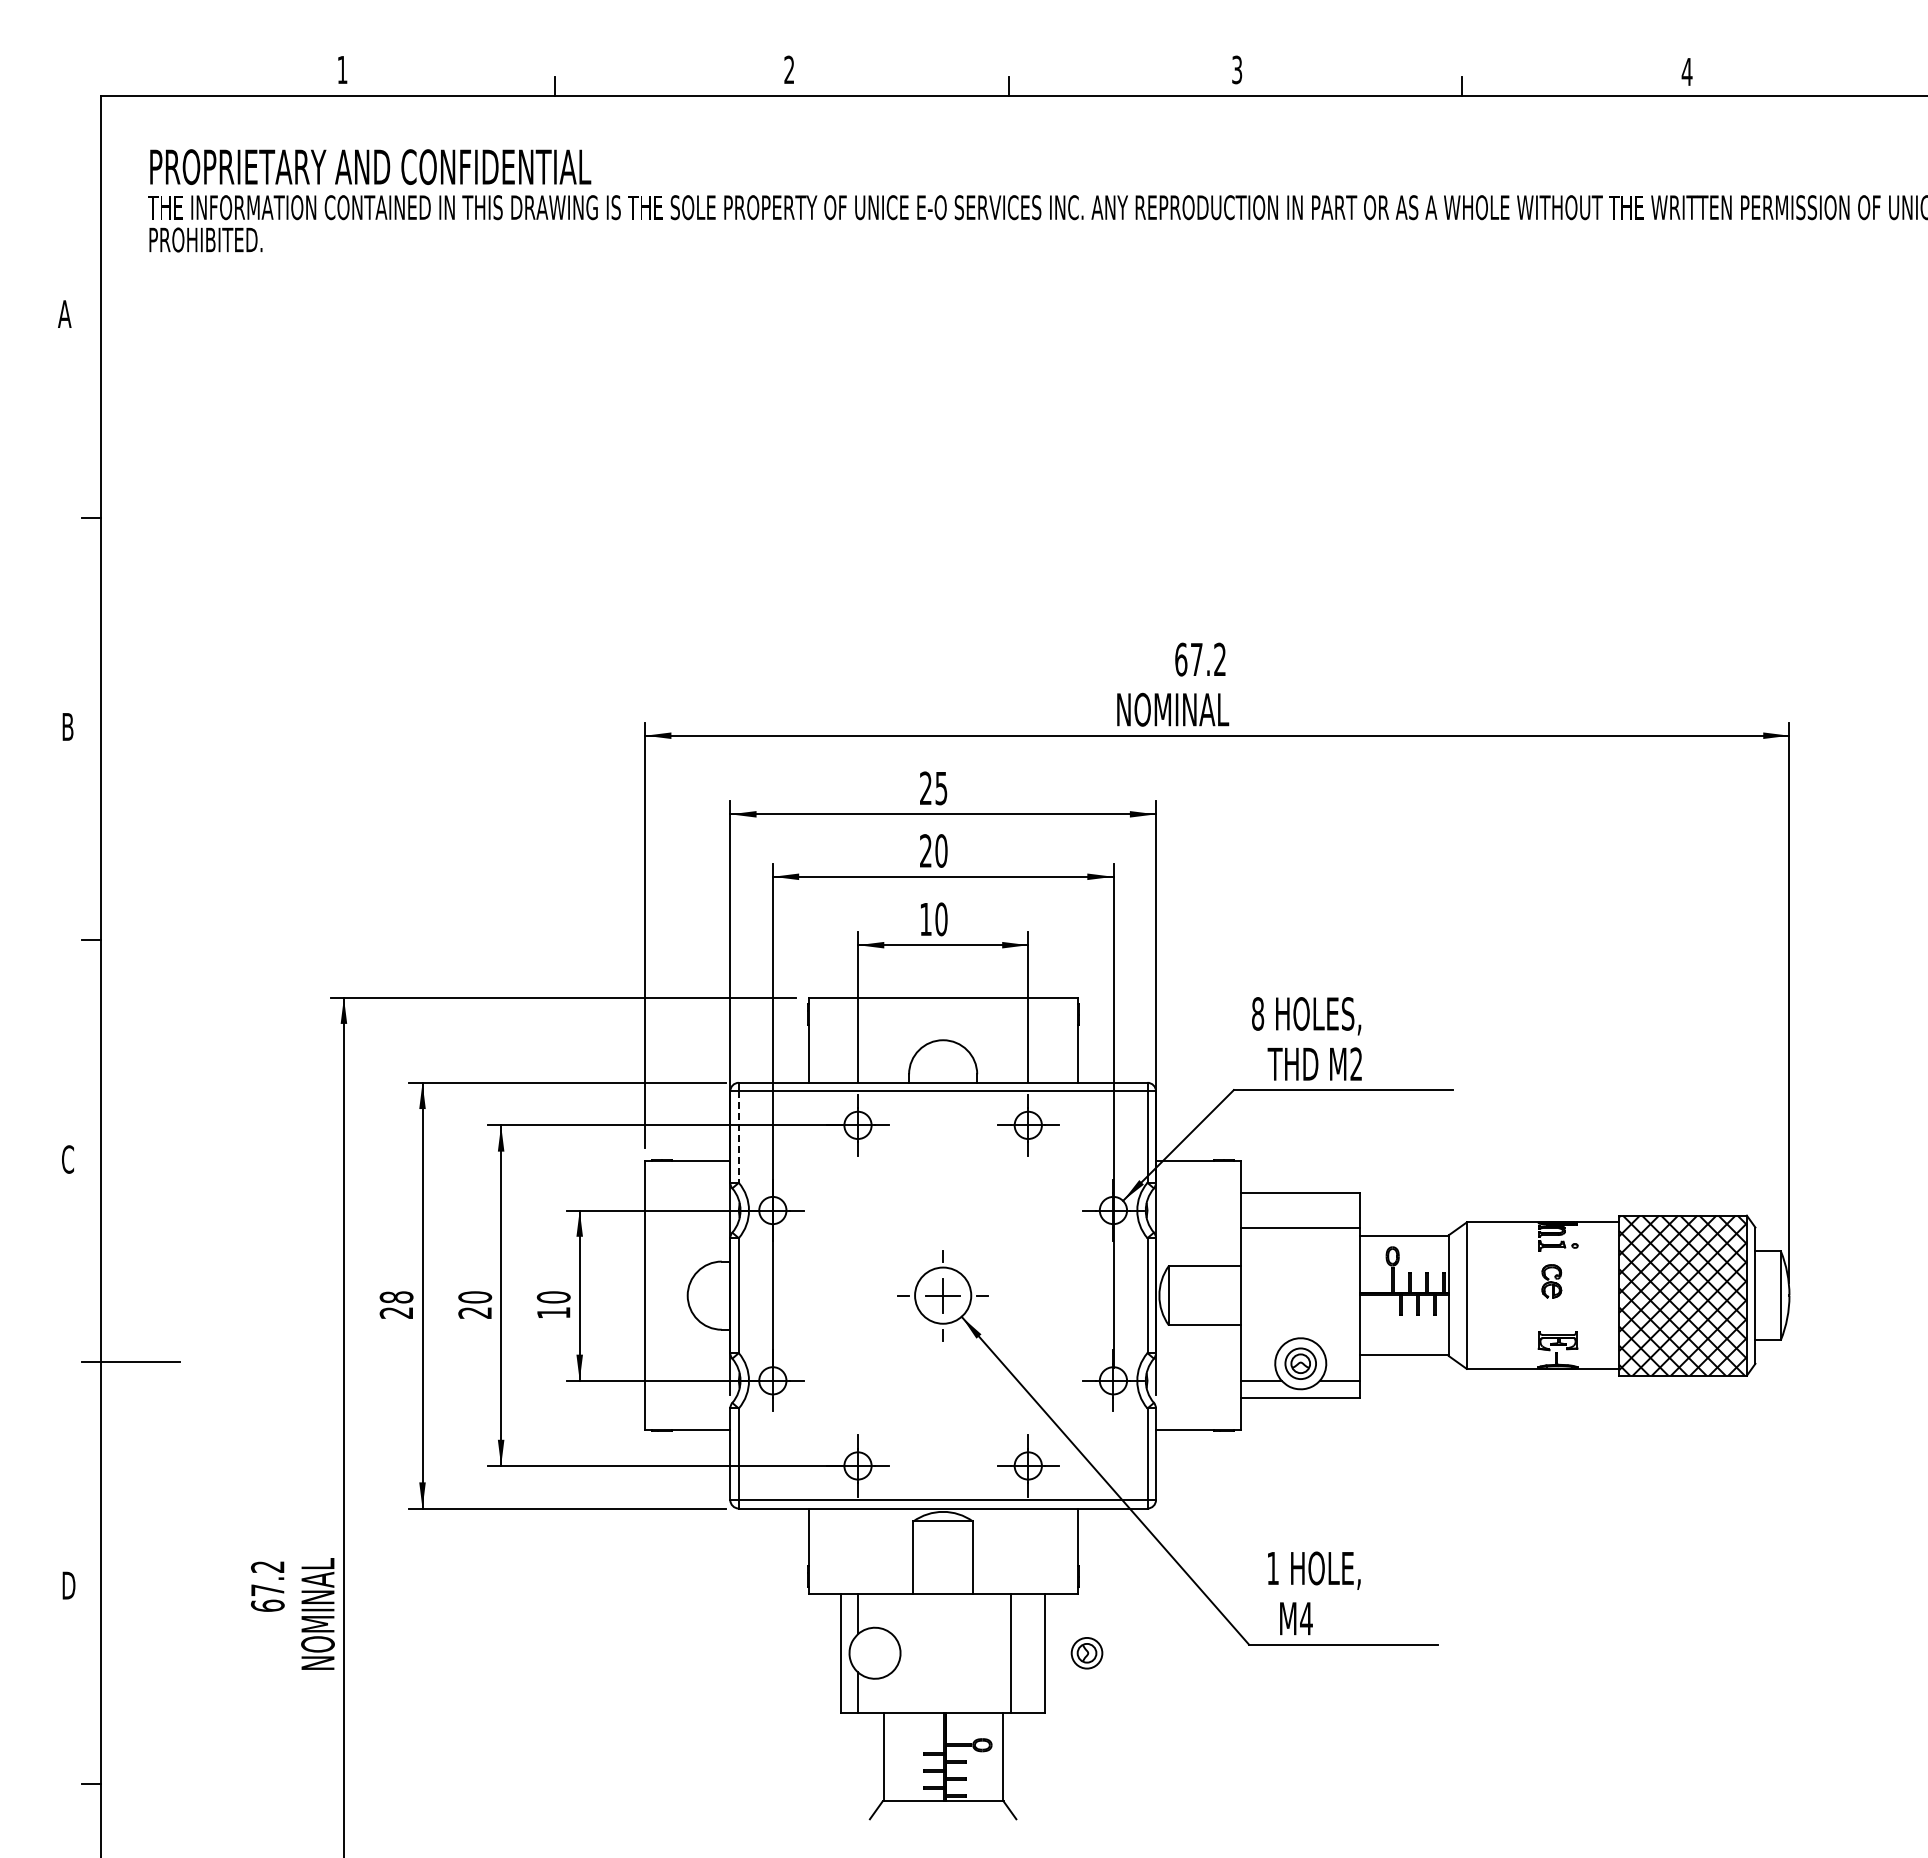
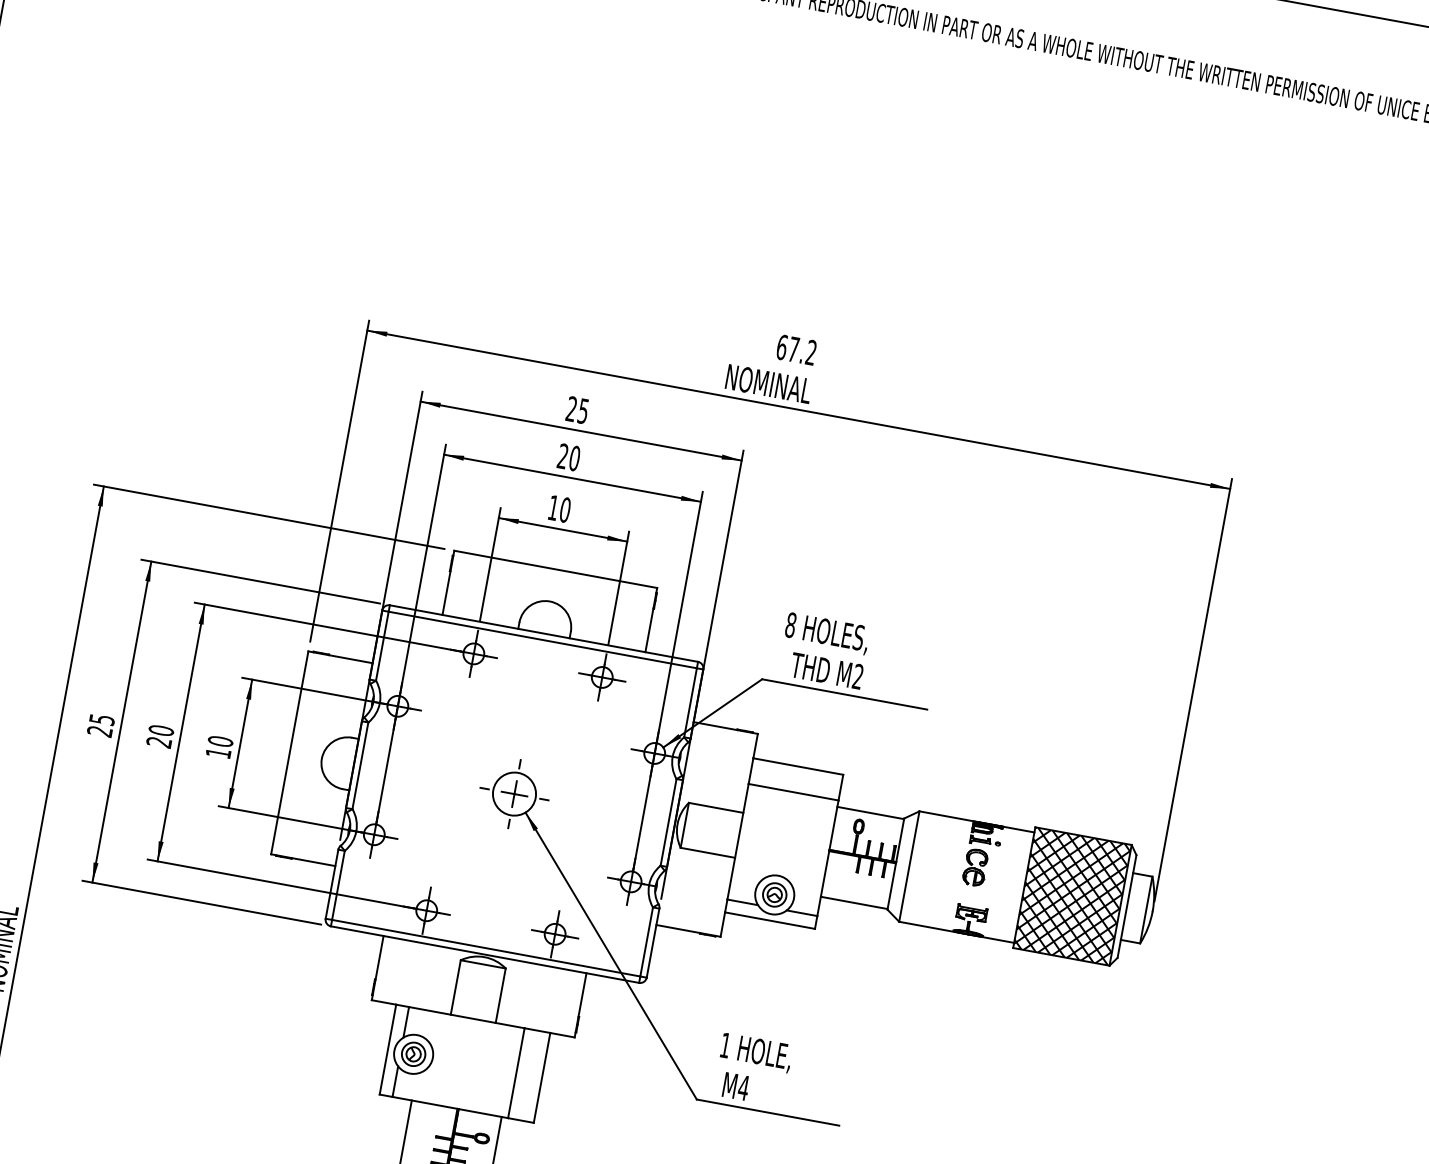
line: (738, 1137) -> (382, 646), dashed -> solid
part: (1551, 1281) -> (975, 867), size x1.43
text: (396, 1297) -> (102, 719), 28 -> 25
part: (1086, 1653) -> (413, 1054), moved

